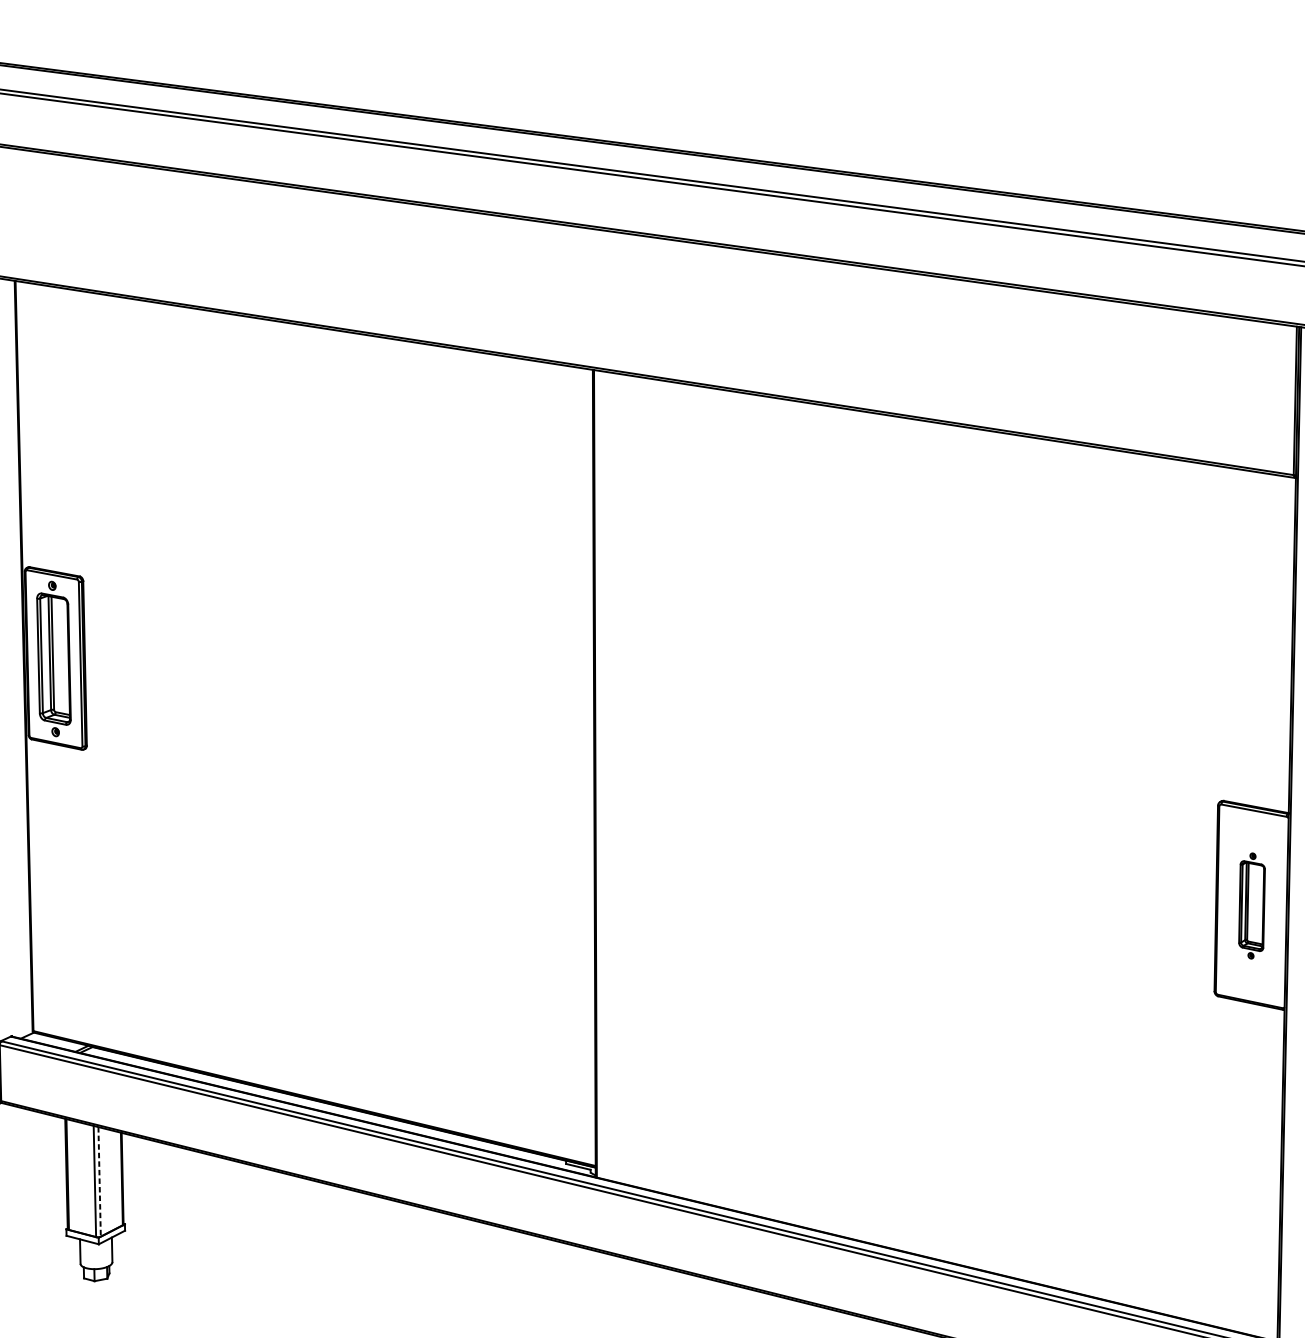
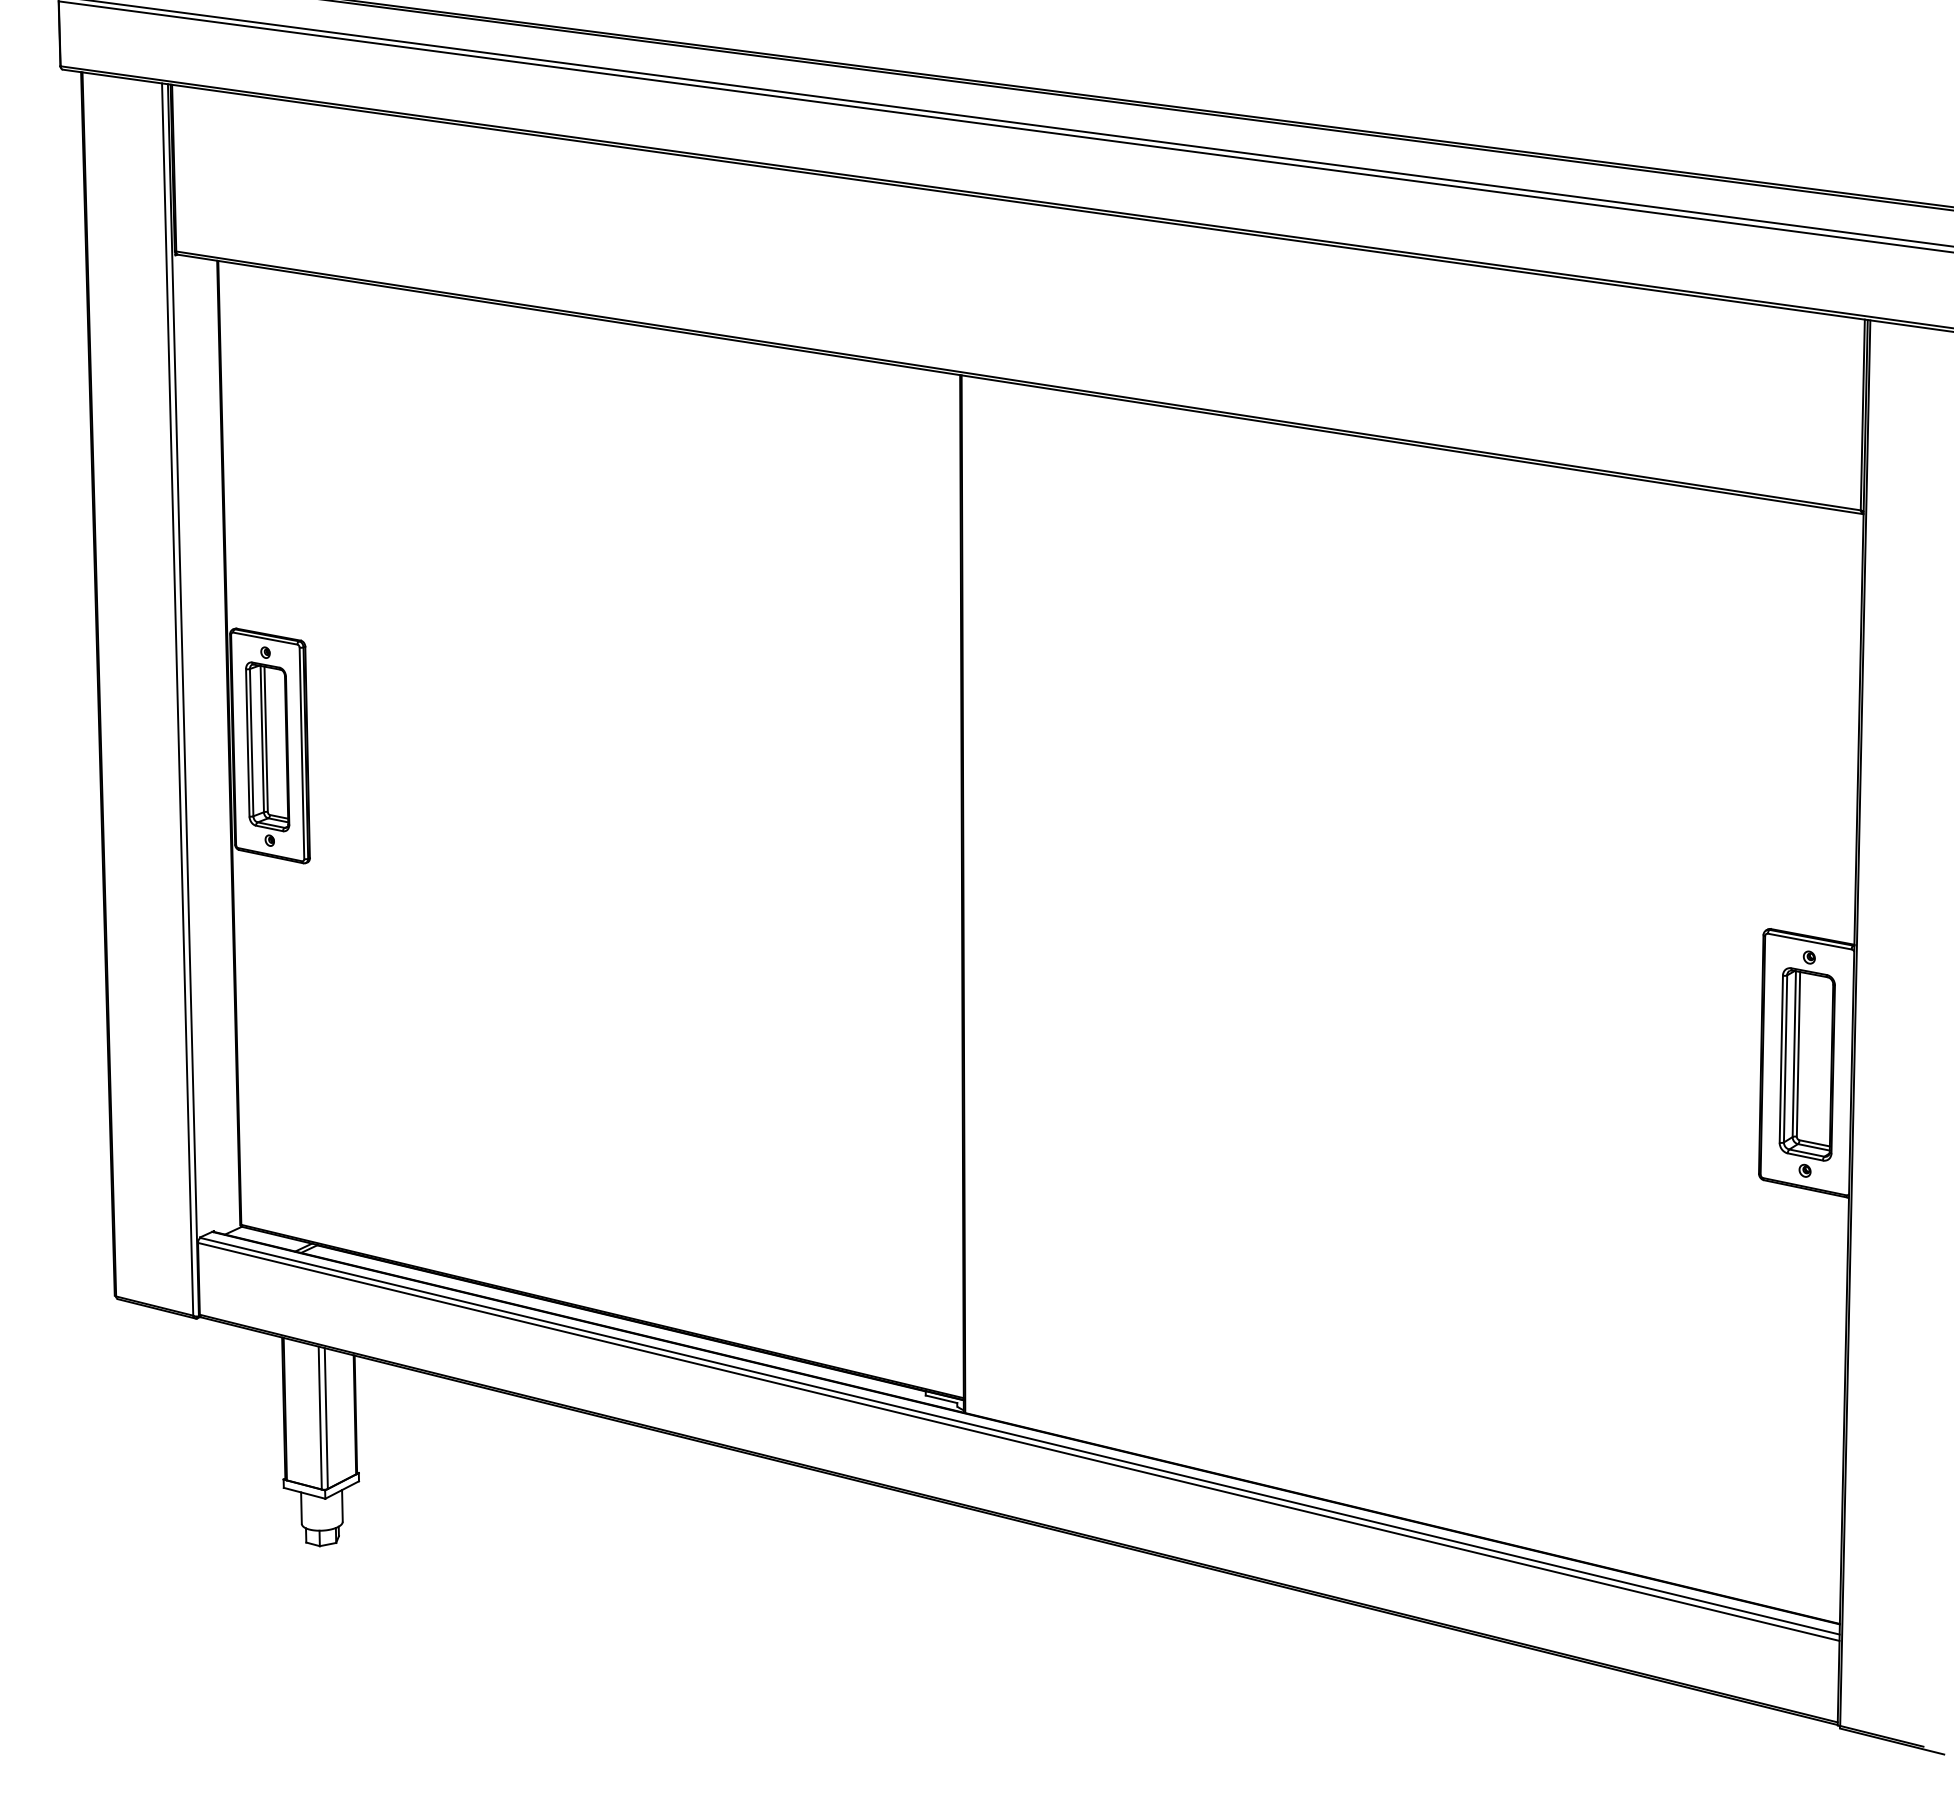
part: (1251, 905) -> (1806, 1063), size x1.67
line: (99, 1182) -> (326, 1419), dashed -> solid

